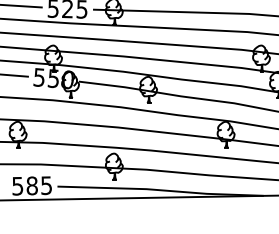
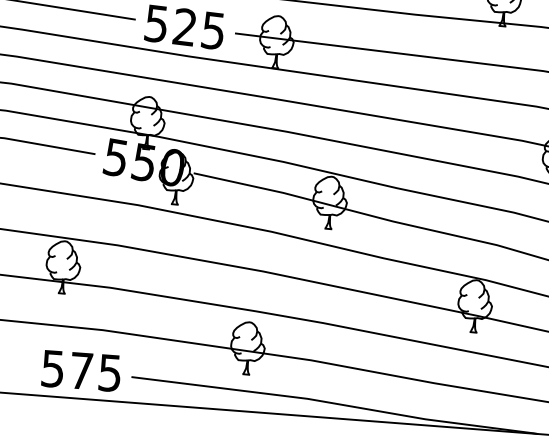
text: (31, 185) -> (80, 370), 585 -> 575

